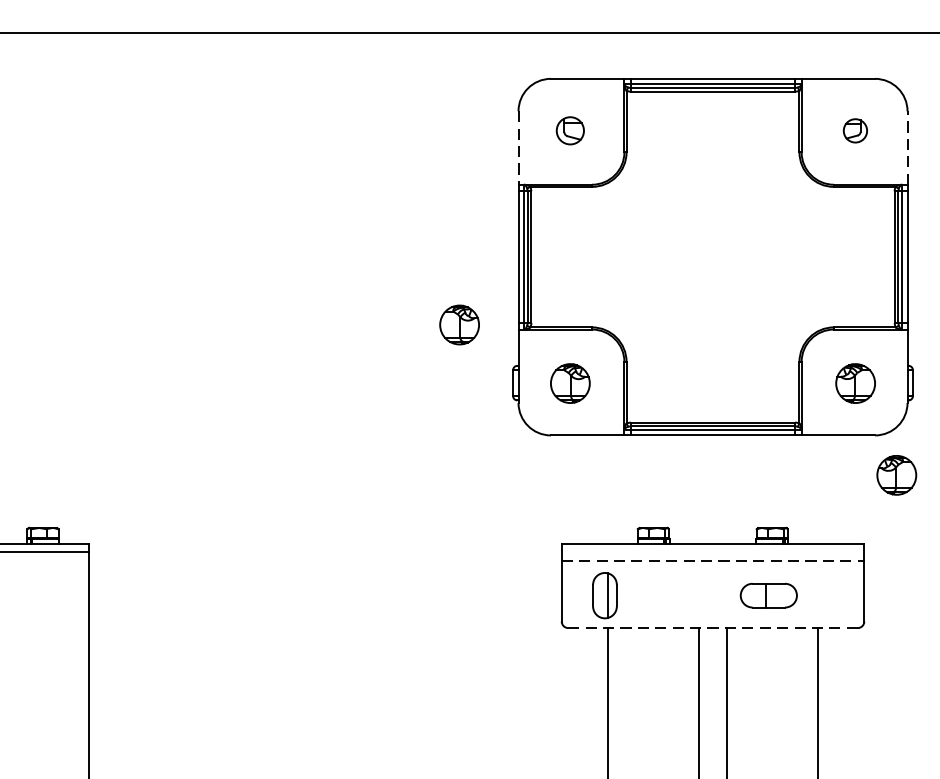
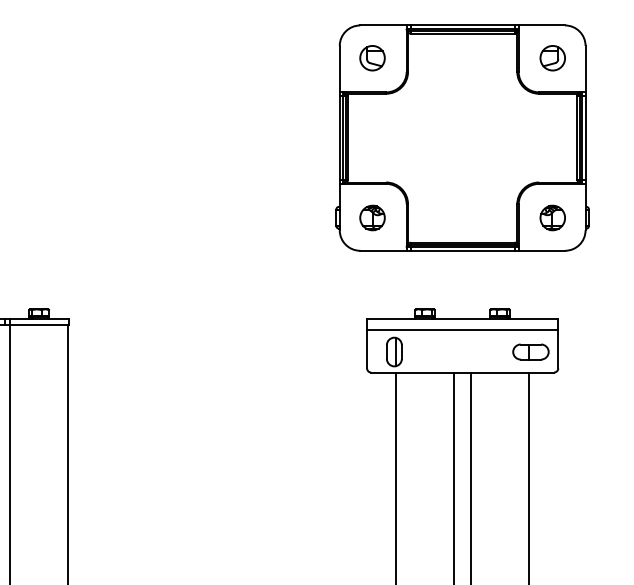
part: (570, 131) -> (372, 58), size x1.43
part: (855, 131) -> (552, 58), size x1.67
line: (907, 146) -> (585, 68), dashed -> solid
line: (518, 148) -> (339, 69), dashed -> solid
part: (459, 324) -> (302, 180), removed
part: (896, 474) -> (578, 275), removed
line: (712, 561) -> (462, 330), dashed -> solid
part: (768, 594) -> (530, 351), moved
line: (712, 628) -> (462, 372), dashed -> solid

